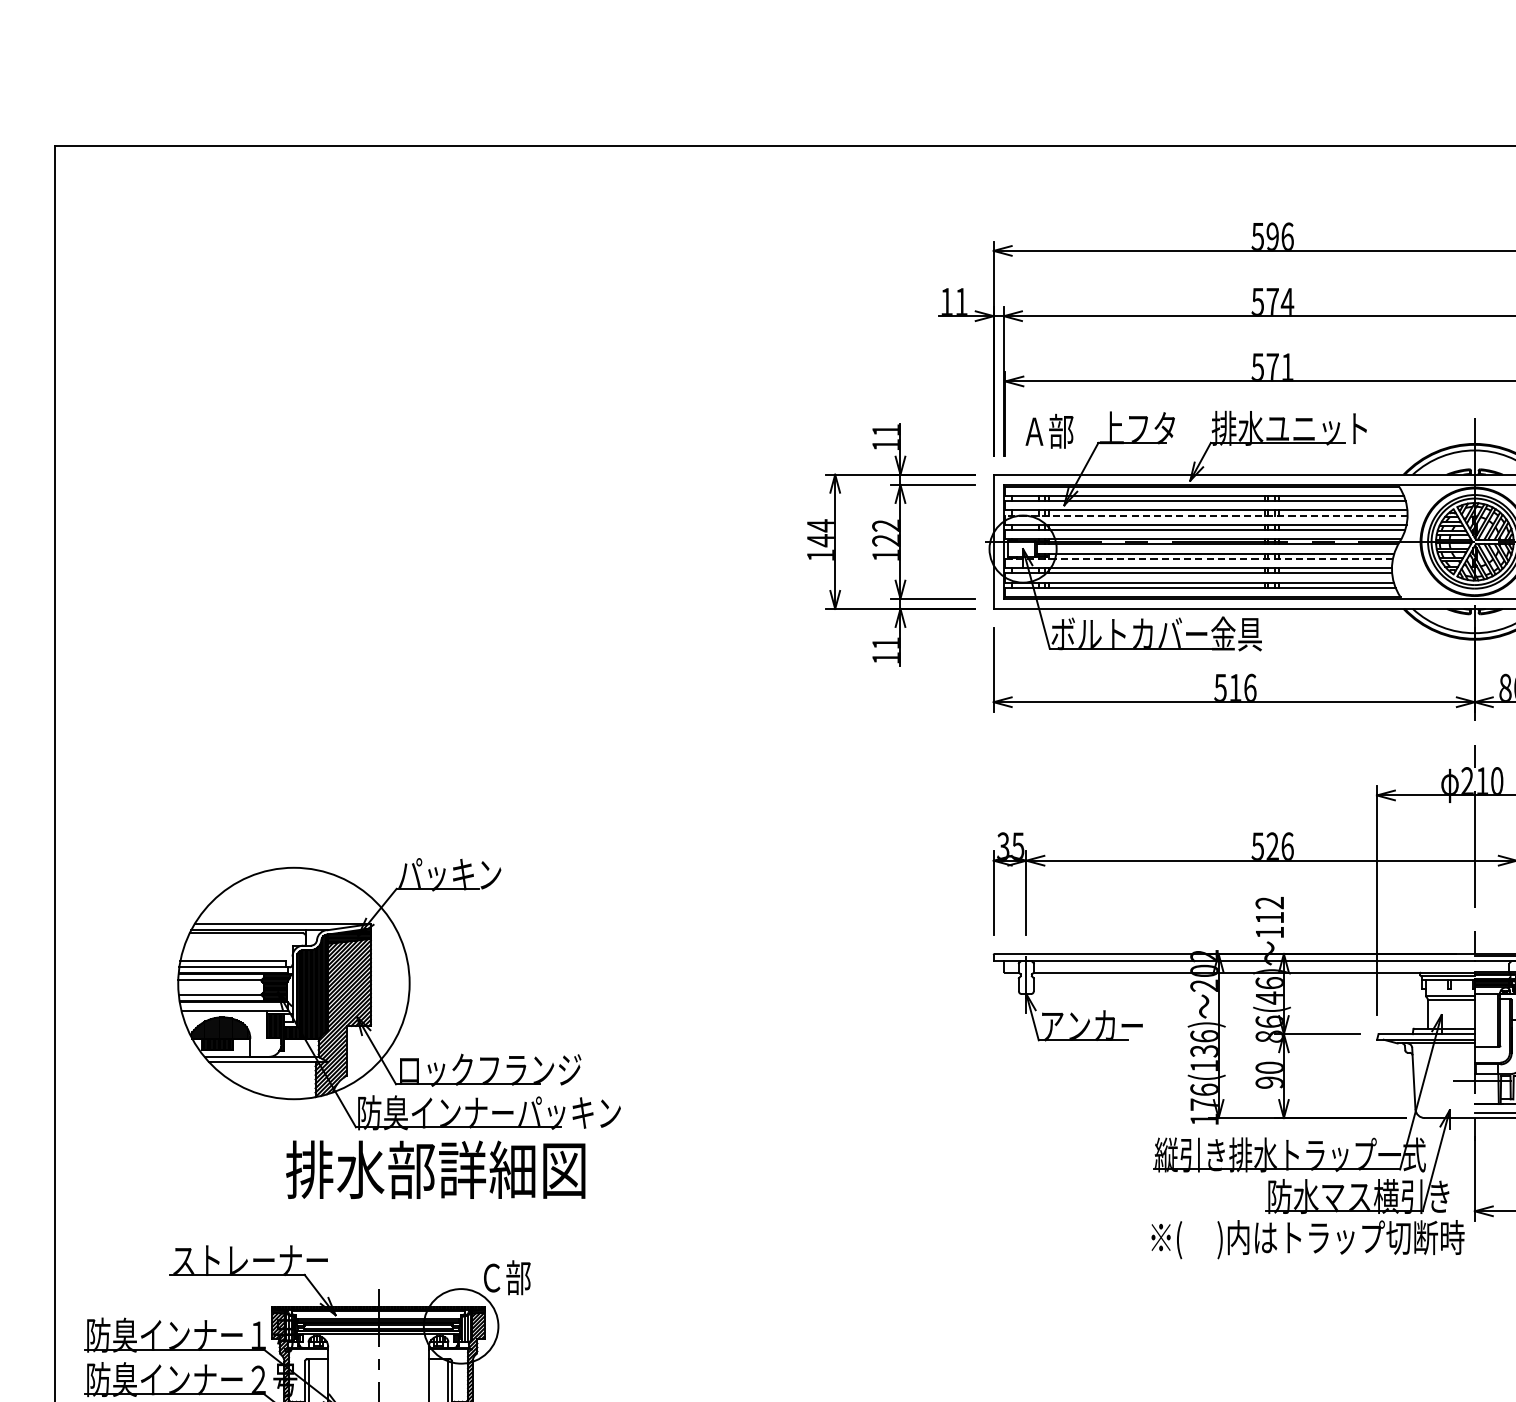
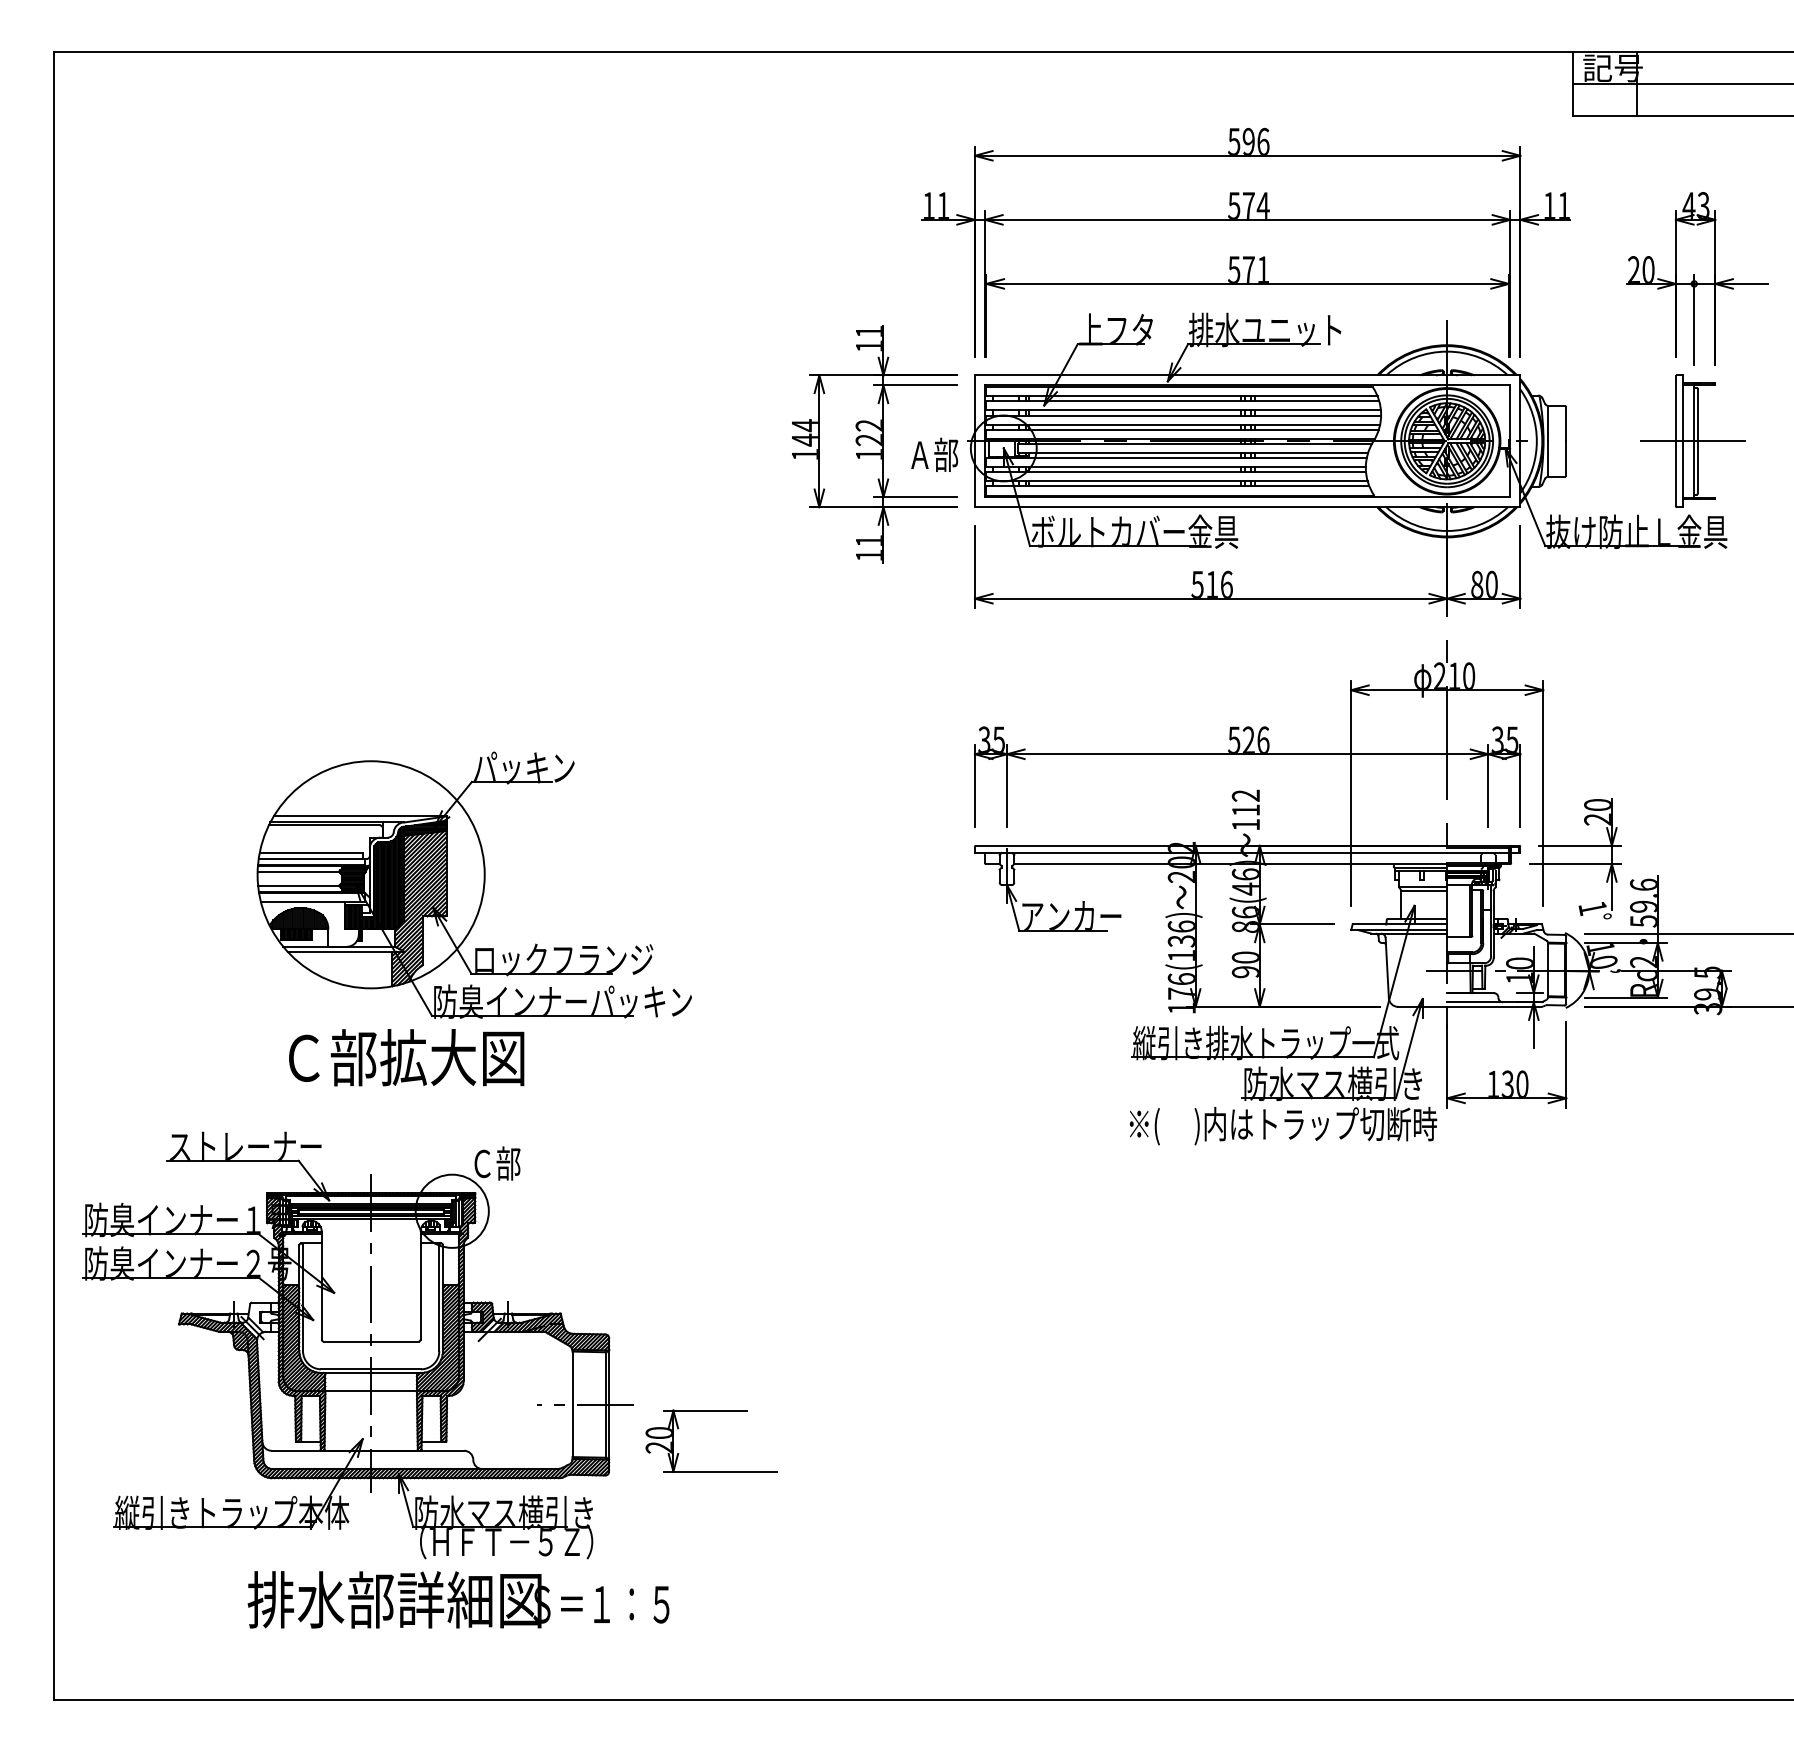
text: (1049, 430) -> (934, 454), moved
line: (1206, 515) -> (1183, 415), dashed -> solid
line: (1199, 559) -> (1176, 458), dashed -> solid
part: (398, 993) -> (473, 884), moved
text: (435, 1169) -> (427, 1057), 排水部詳細図 -> Ｃ部拡大図

